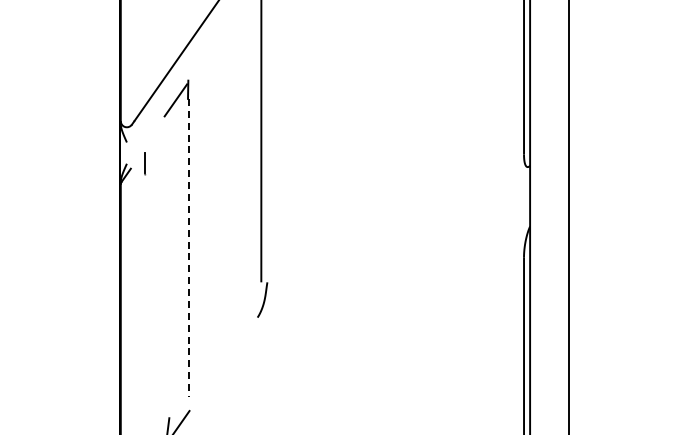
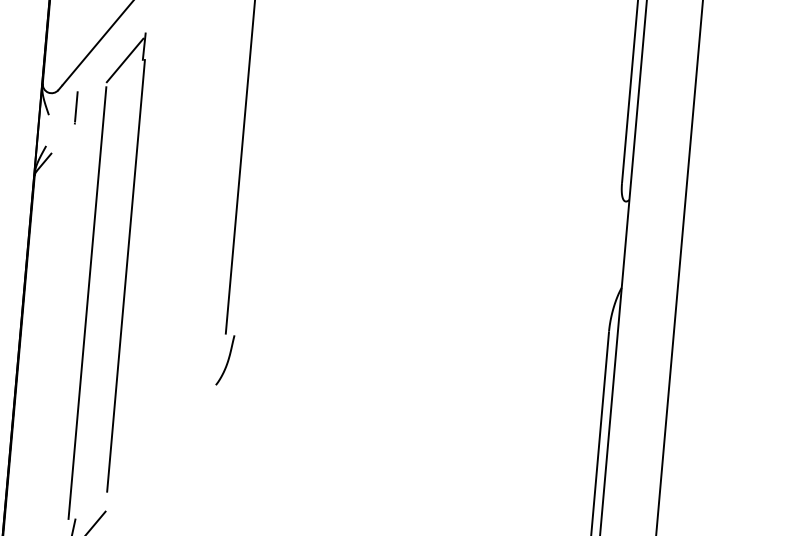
line: (145, 163) -> (76, 107), moved
line: (189, 248) -> (126, 276), dashed -> solid
line: (164, 268) -> (87, 302), added

